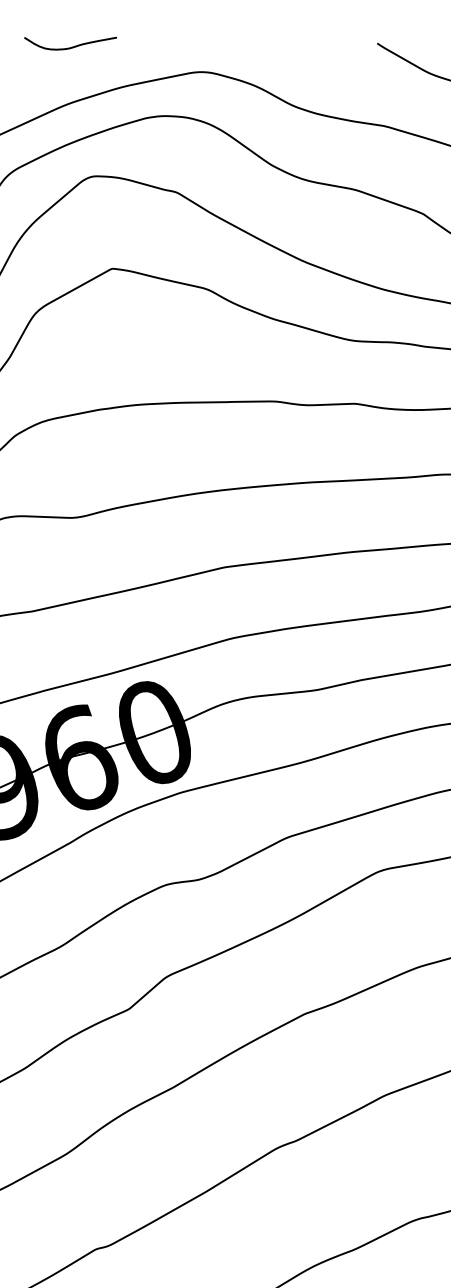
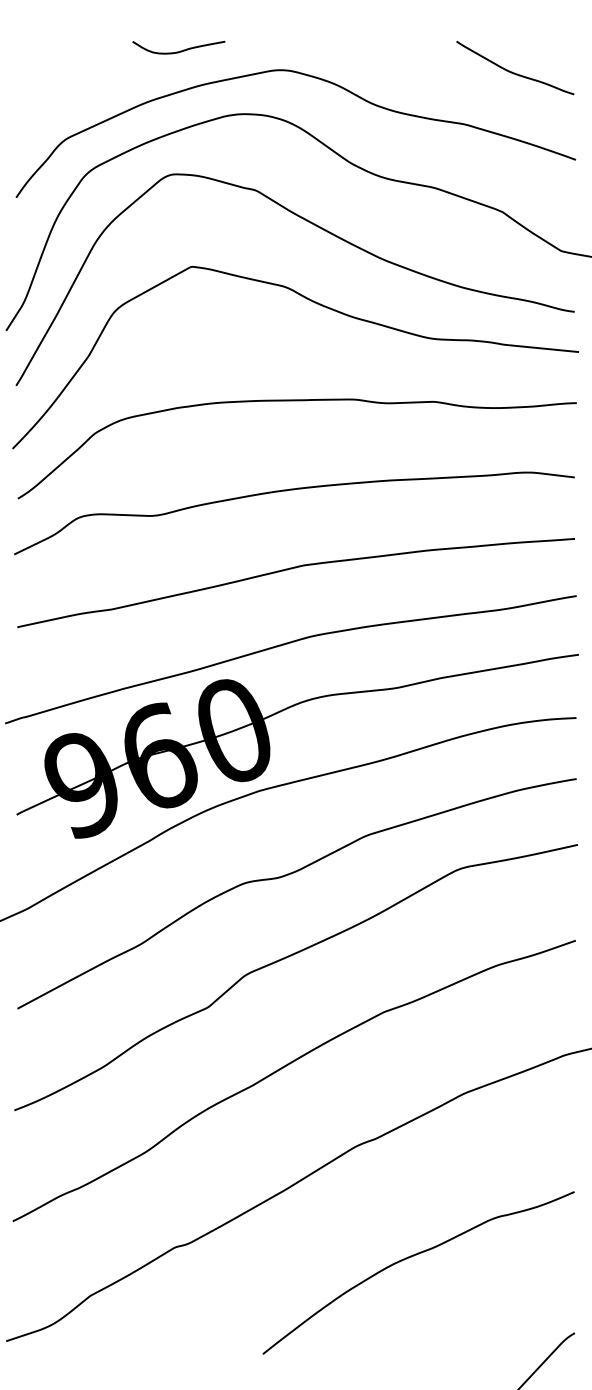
curve: (72, 46) -> (180, 50), moved

